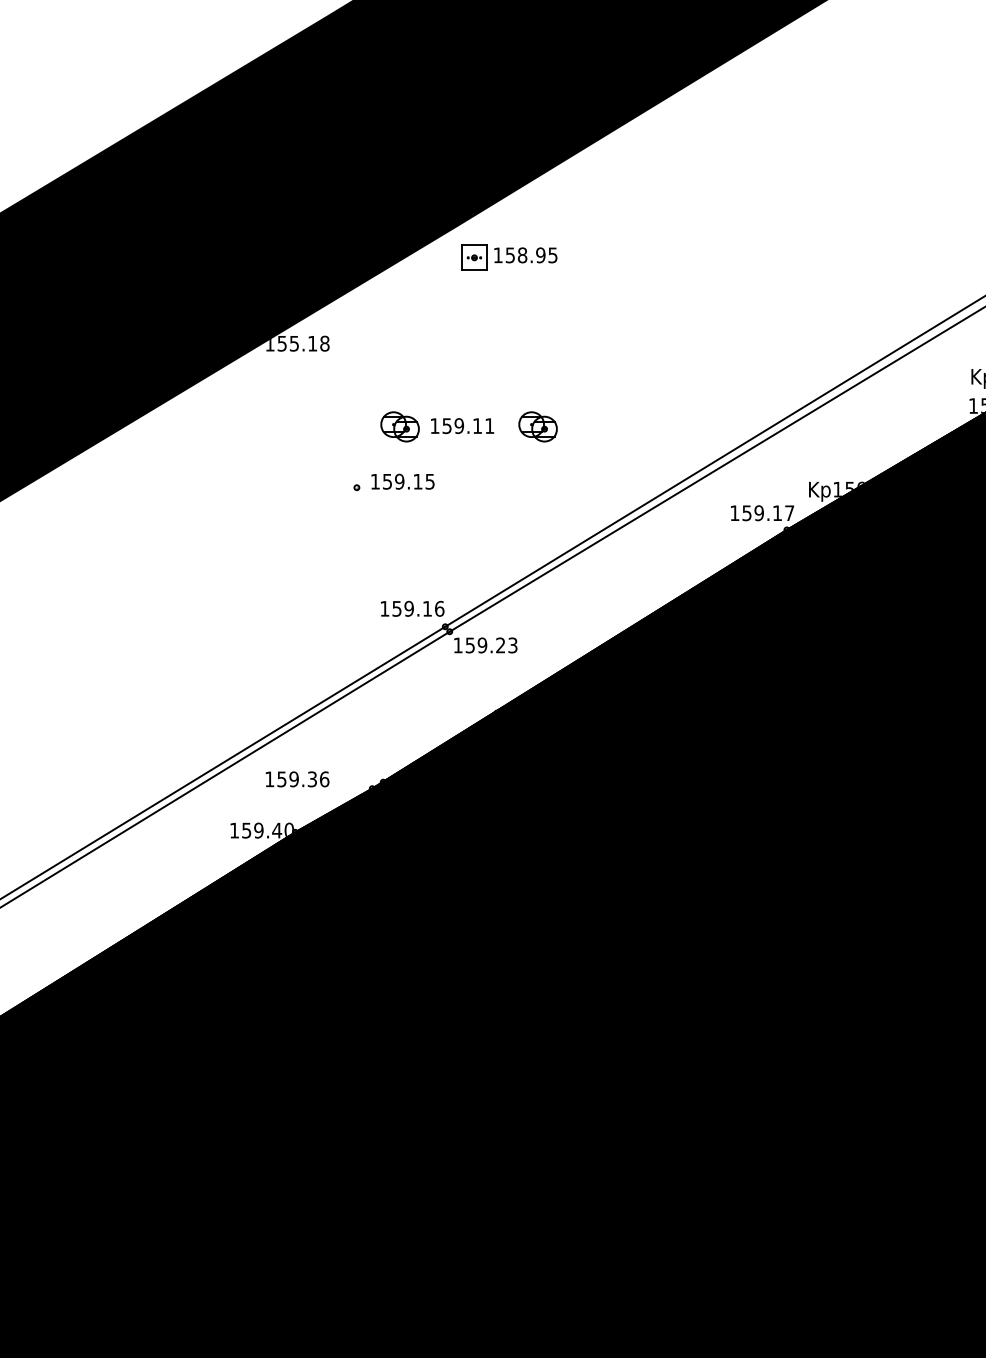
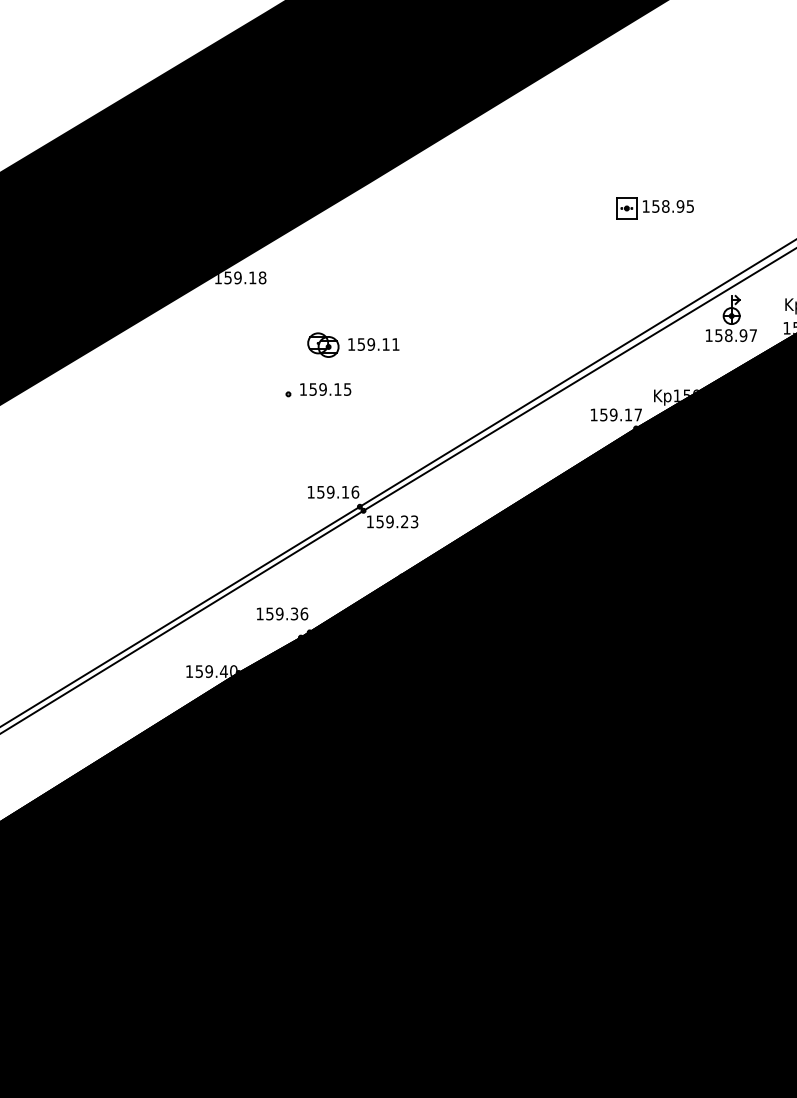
part: (509, 257) -> (655, 208), moved
text: (294, 343) -> (238, 277), 155.18 -> 159.18
part: (904, 393) -> (731, 318), added
part: (537, 426) -> (434, 344), removed
text: (297, 779) -> (282, 614), moved

